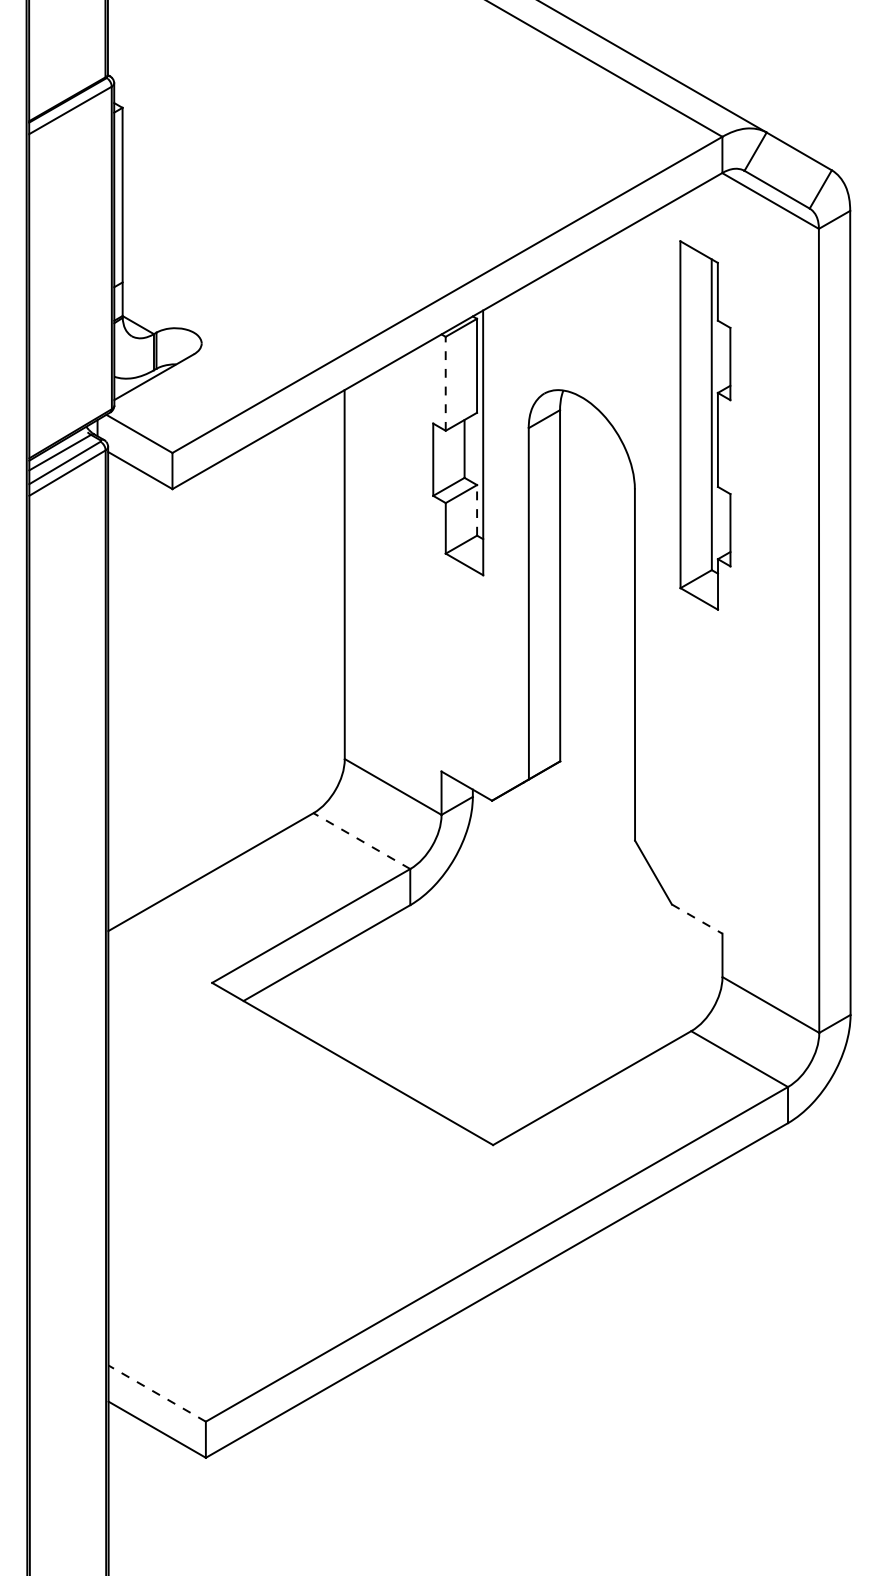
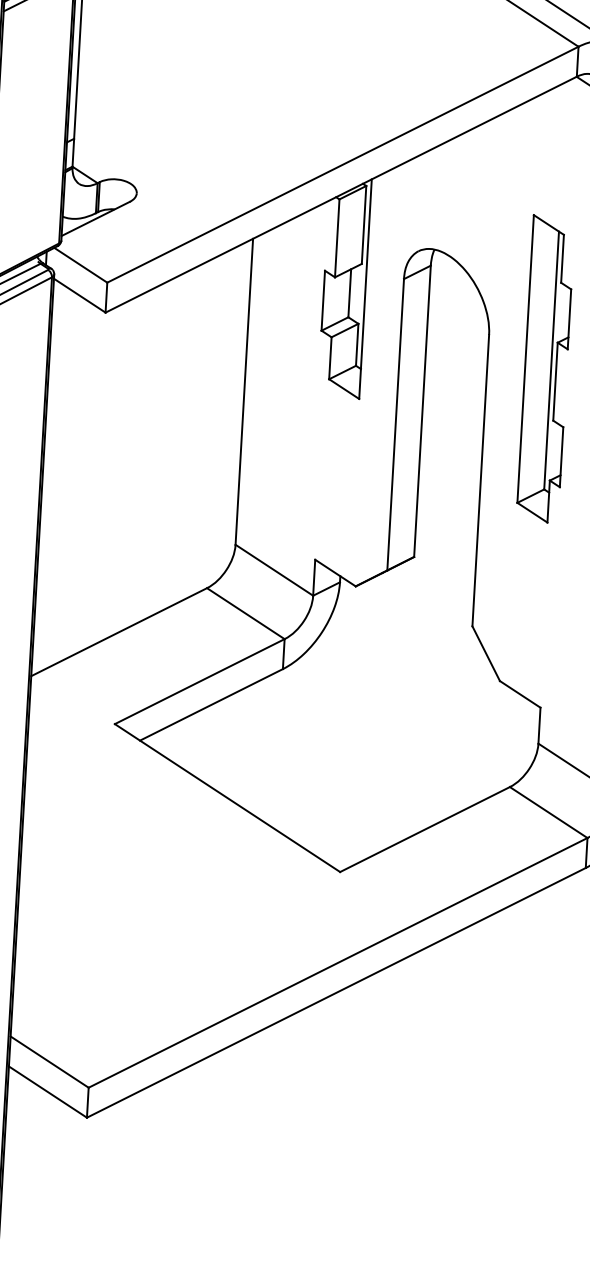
line: (445, 383) -> (337, 238), dashed -> solid
part: (705, 425) -> (545, 369), moved
line: (477, 509) -> (357, 344), dashed -> solid
line: (361, 841) -> (245, 613), dashed -> solid
line: (697, 919) -> (520, 694), dashed -> solid
line: (156, 1393) -> (49, 1062), dashed -> solid

